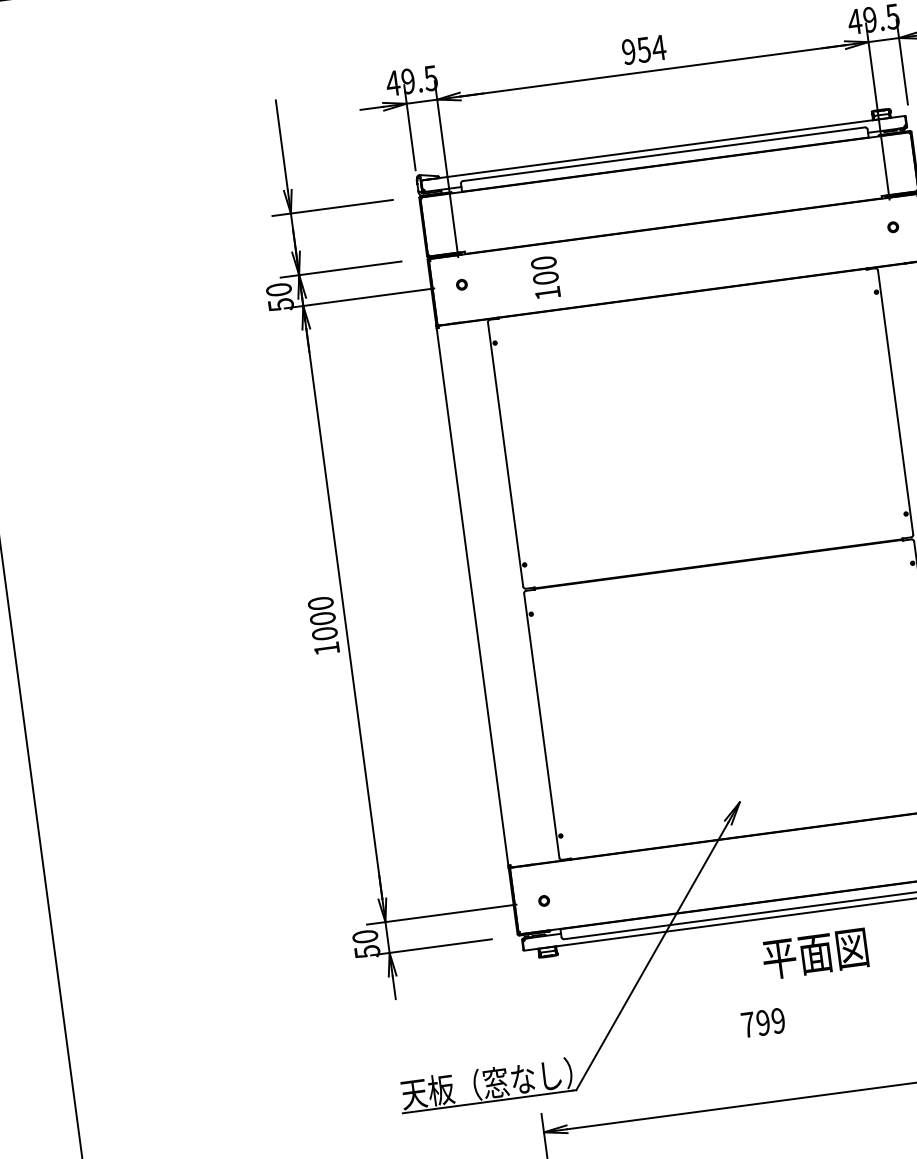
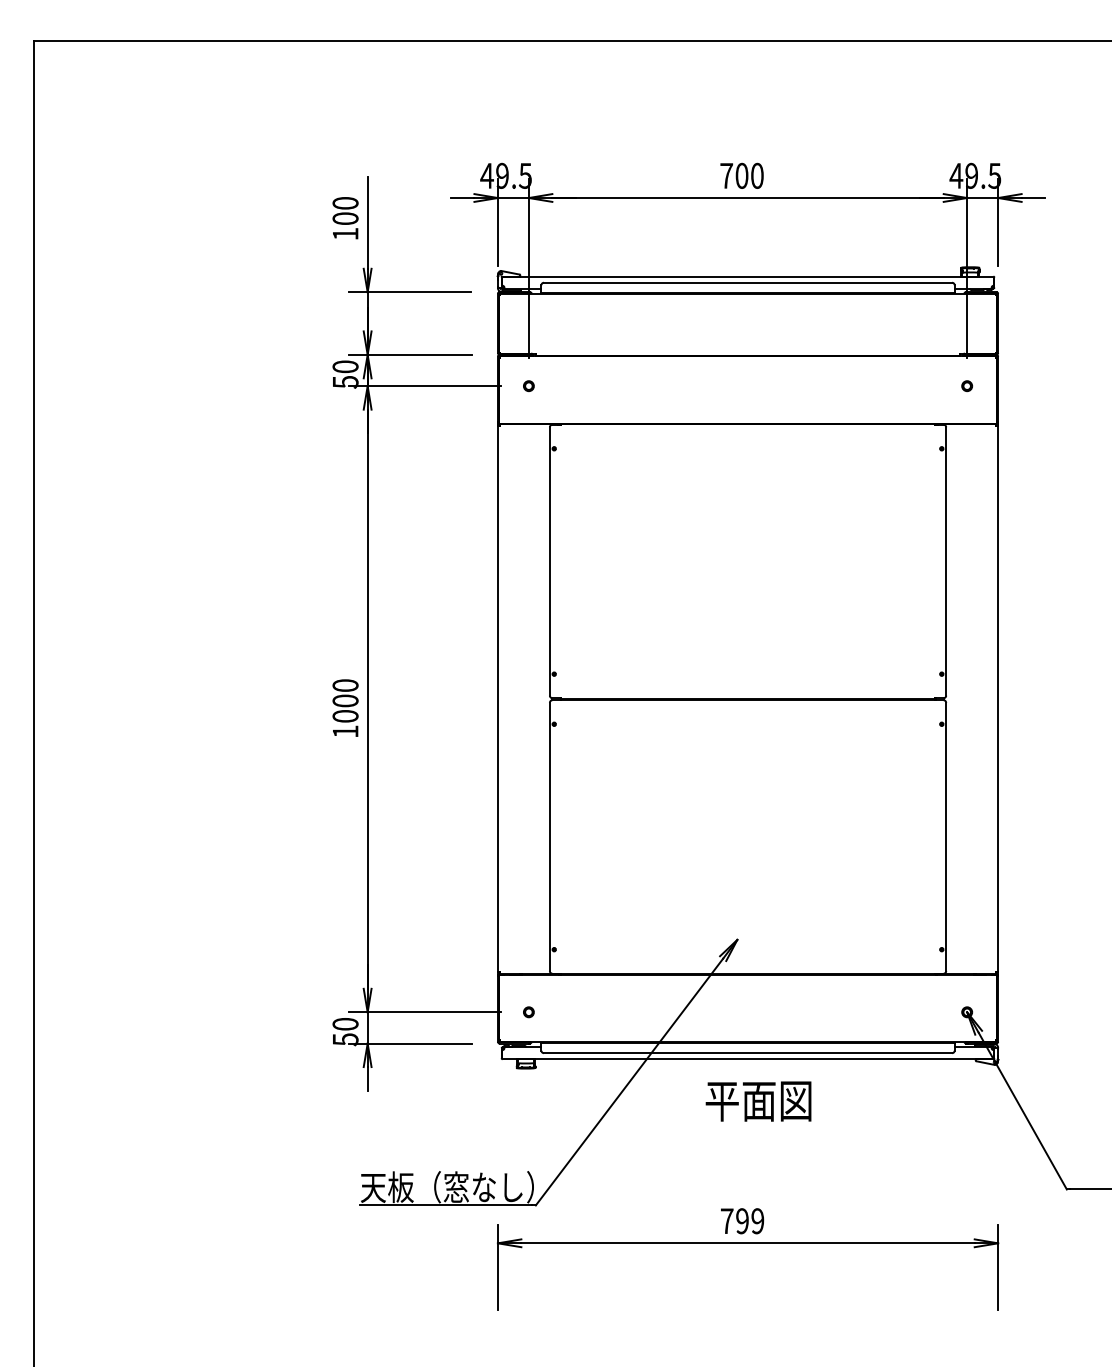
text: (644, 49) -> (742, 175), 954 -> 700
text: (545, 277) -> (345, 218), moved
text: (815, 954) -> (758, 1101), moved
text: (763, 1023) -> (742, 1221), moved

